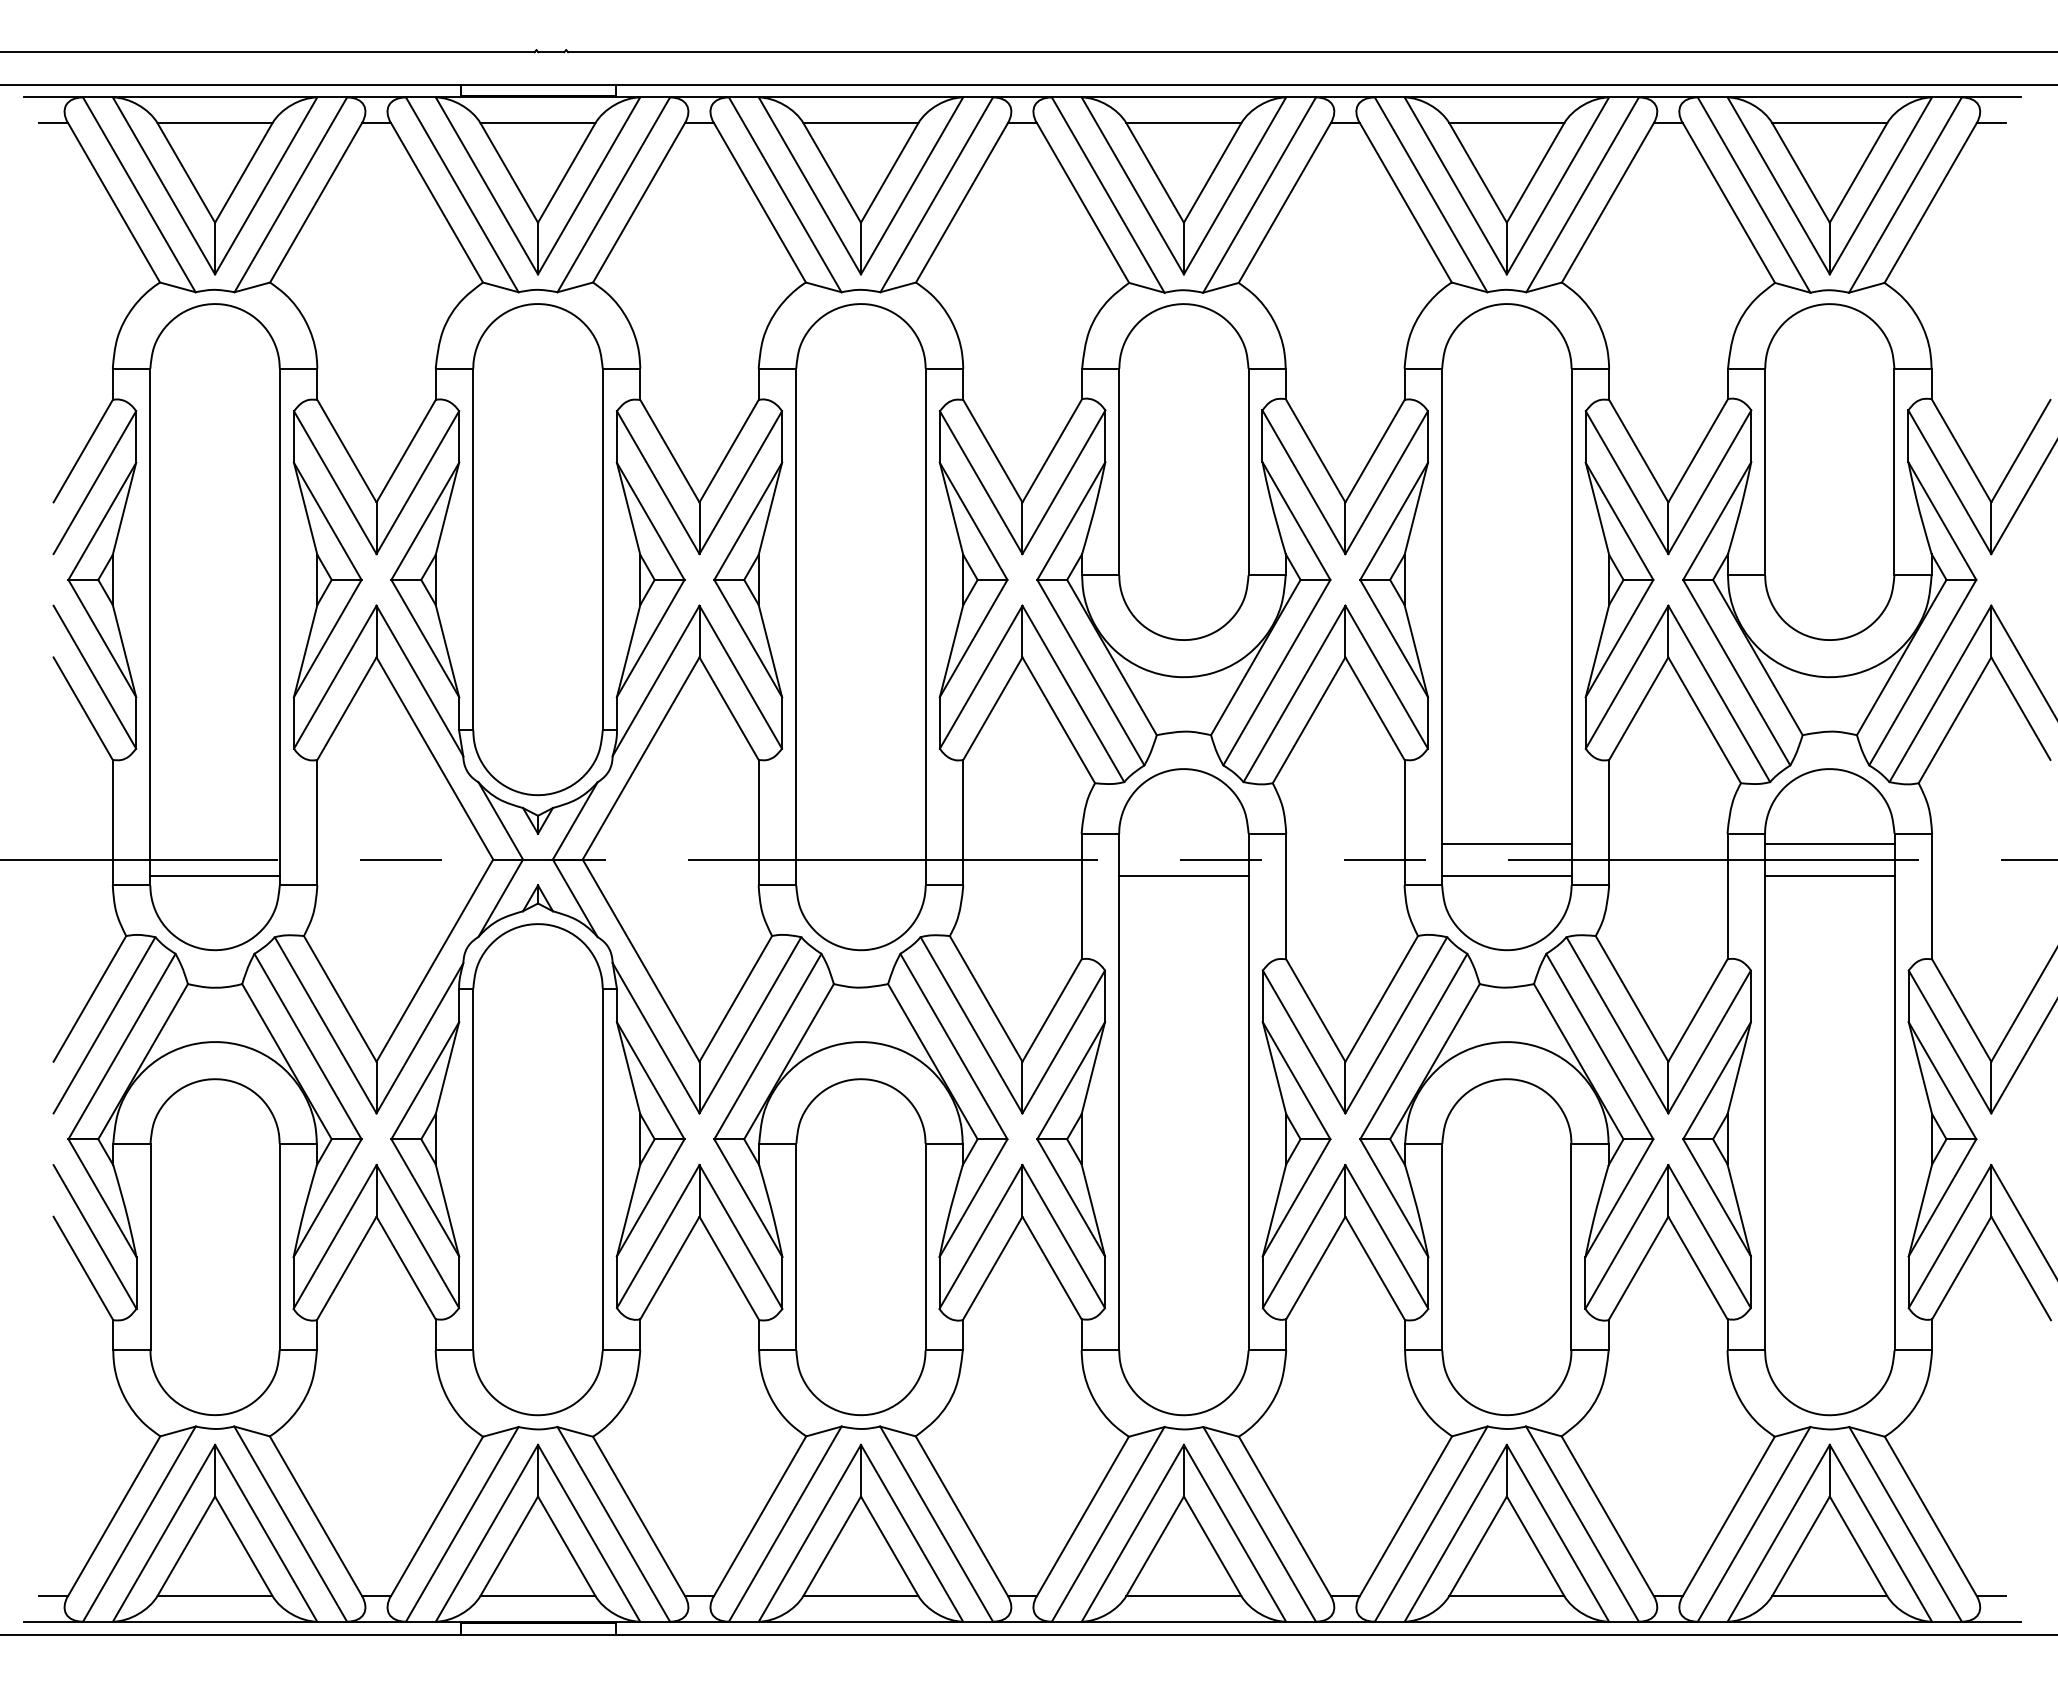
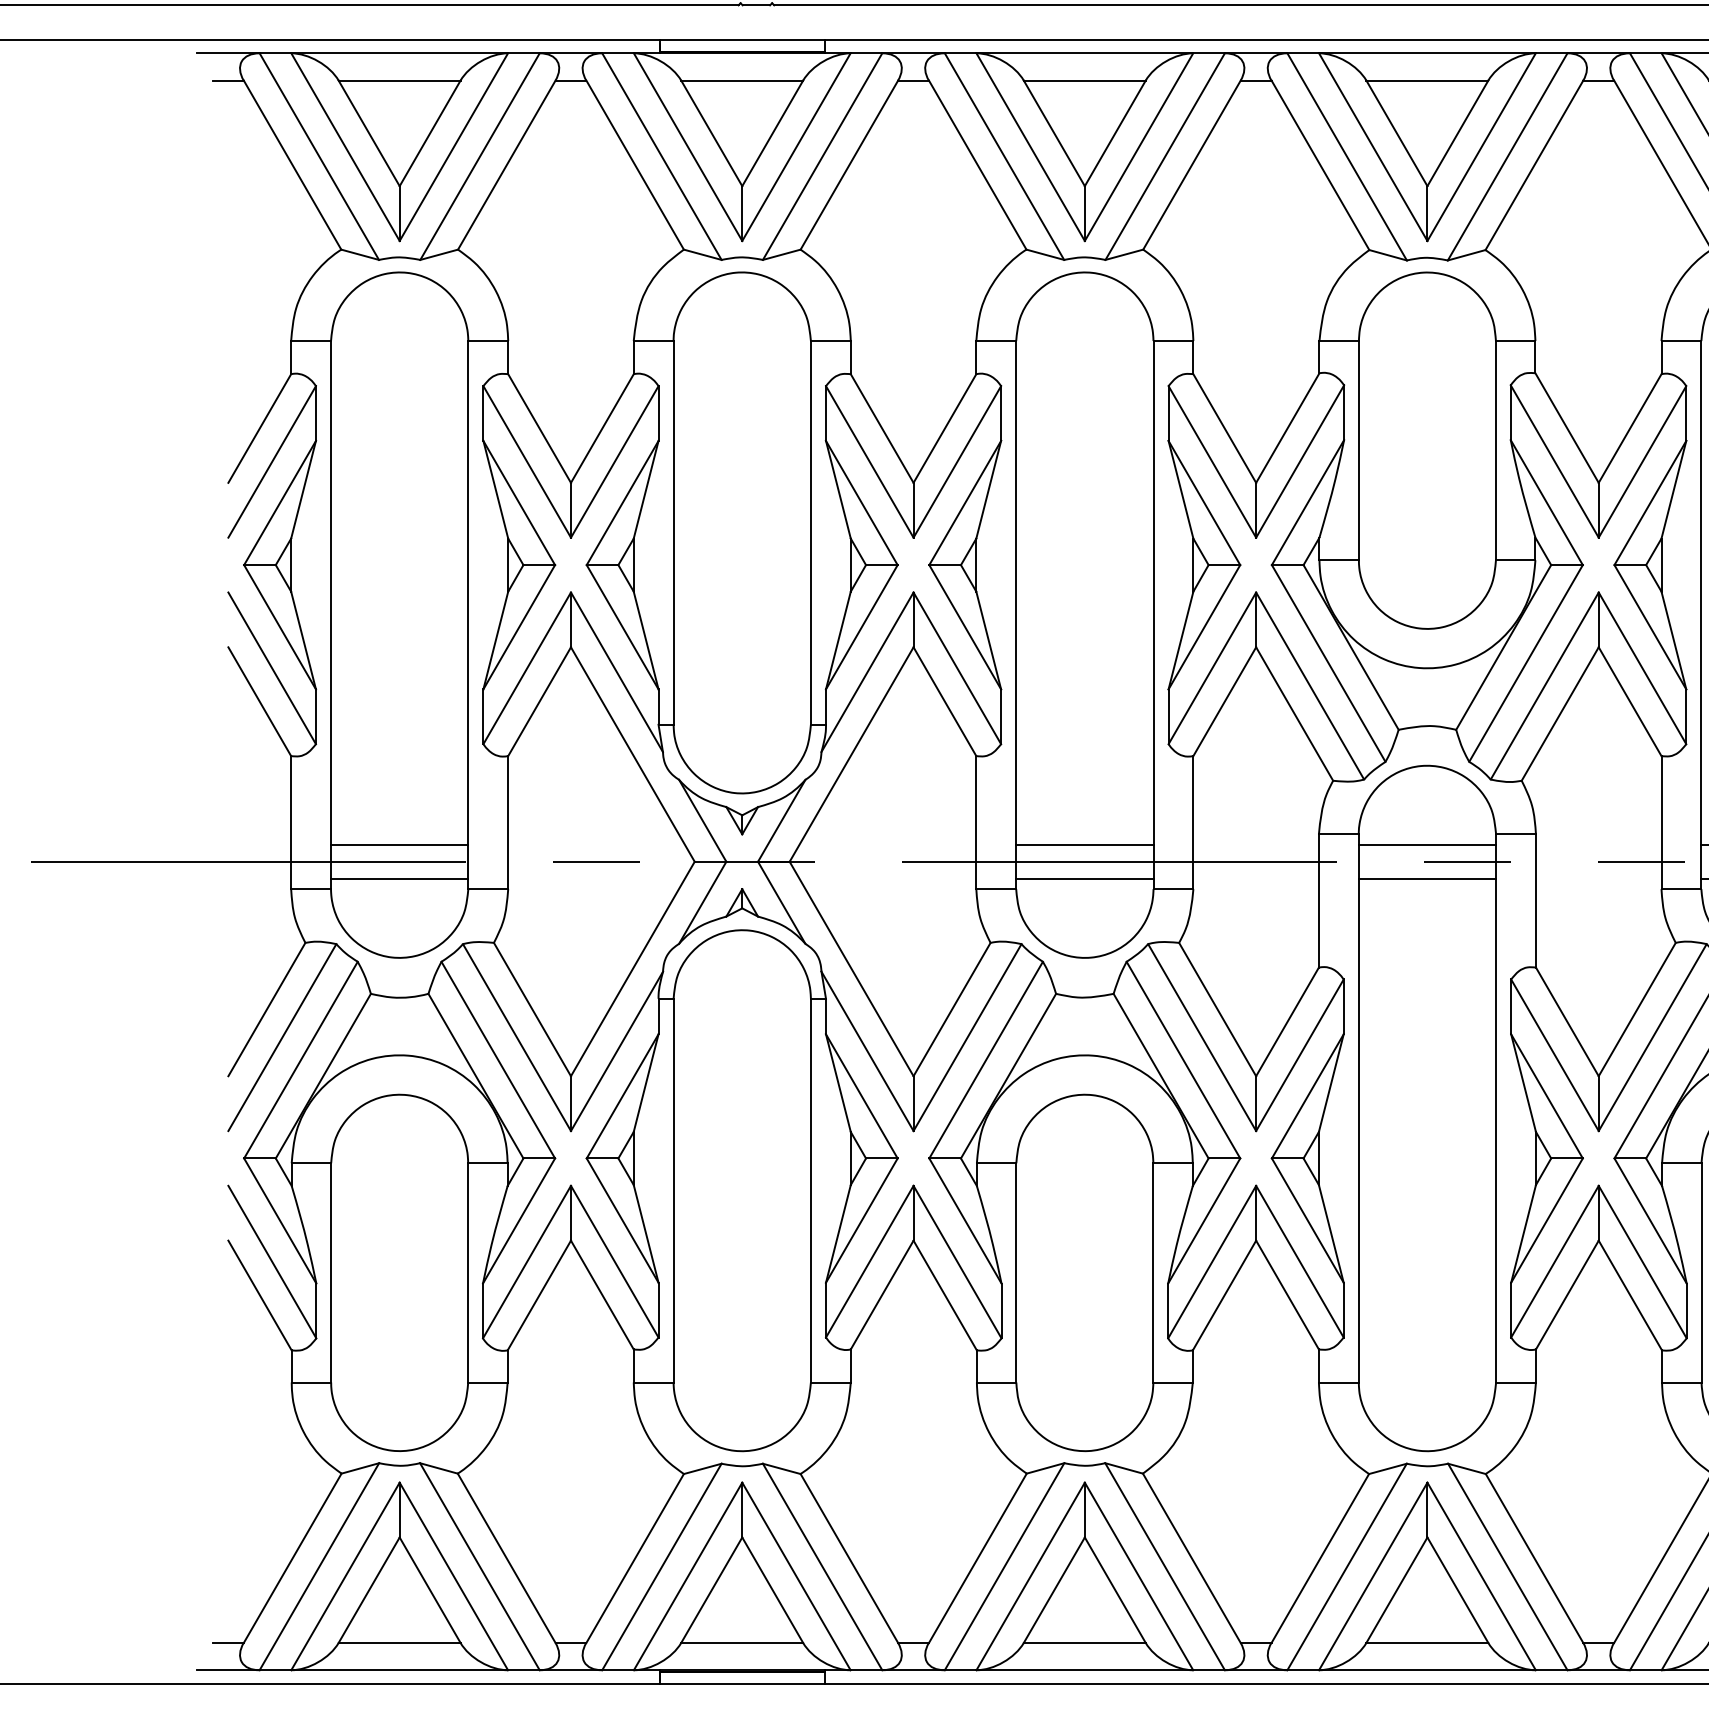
line: (214, 843) -> (399, 844), added
line: (860, 843) -> (1084, 844), added
line: (1183, 843) -> (1426, 844), added
line: (860, 875) -> (1084, 878), added

